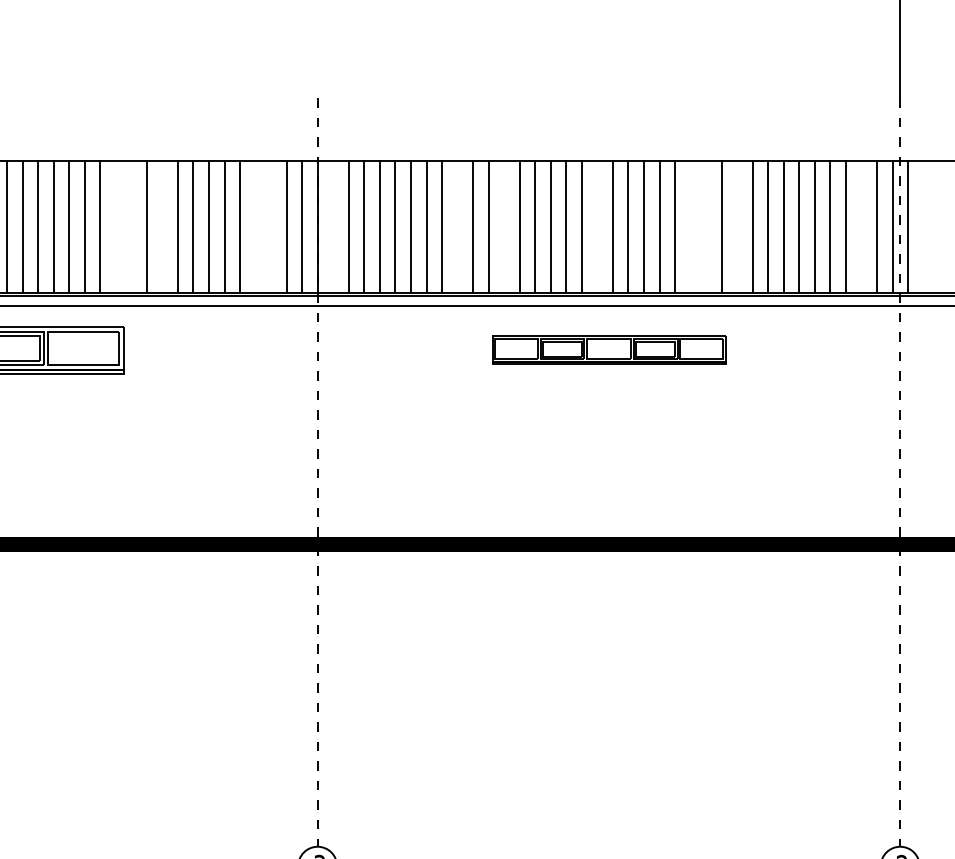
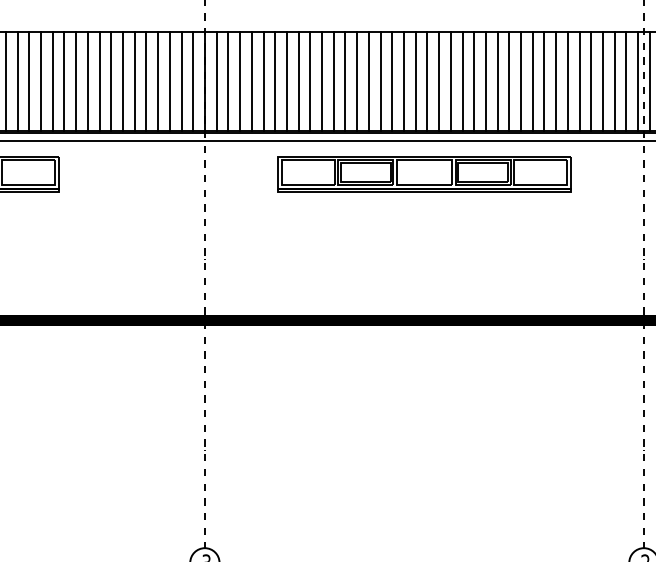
line: (115, 227) -> (52, 81), added
line: (131, 227) -> (64, 81), added
line: (162, 227) -> (87, 81), added
line: (255, 227) -> (158, 81), added
line: (271, 227) -> (170, 81), added
line: (333, 227) -> (216, 81), added
line: (457, 227) -> (310, 81), added
line: (504, 227) -> (345, 81), added
line: (597, 227) -> (415, 81), added
line: (690, 227) -> (485, 81), added
line: (706, 227) -> (497, 81), added
line: (737, 227) -> (521, 81), added
line: (861, 227) -> (614, 81), added
part: (608, 350) -> (424, 174), size x1.67

